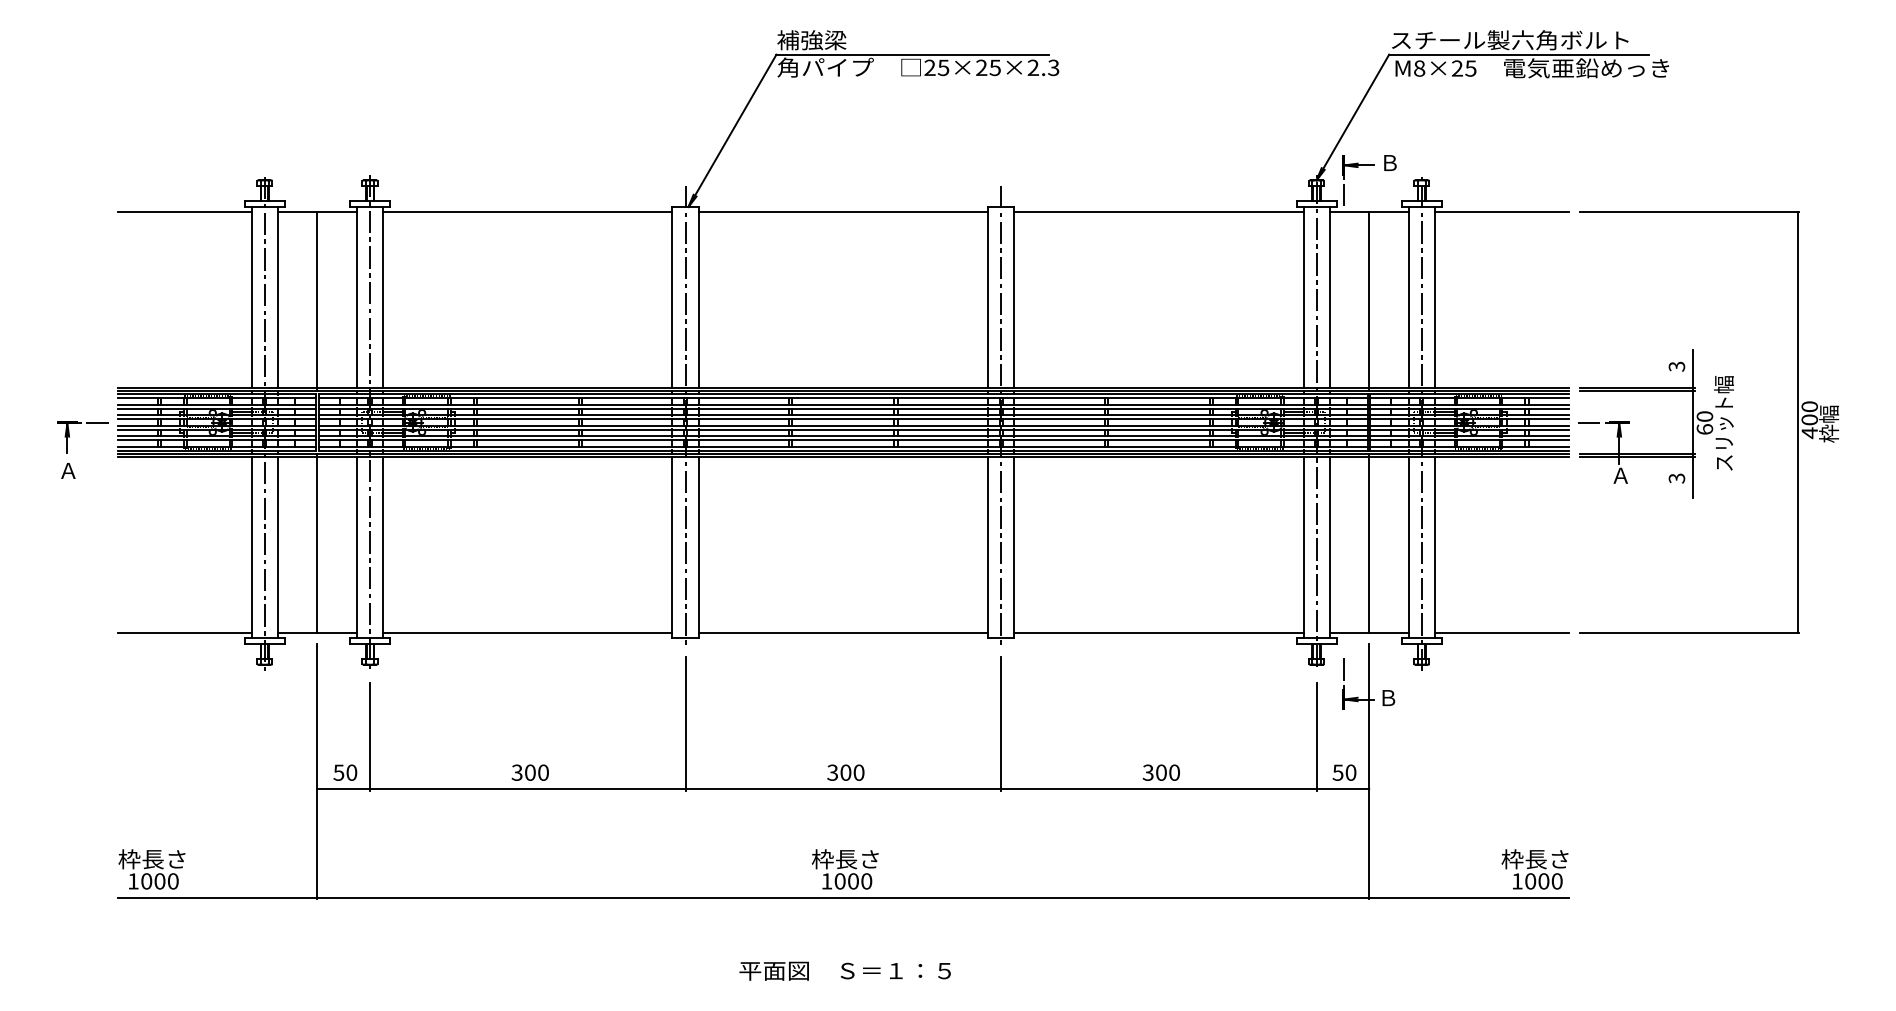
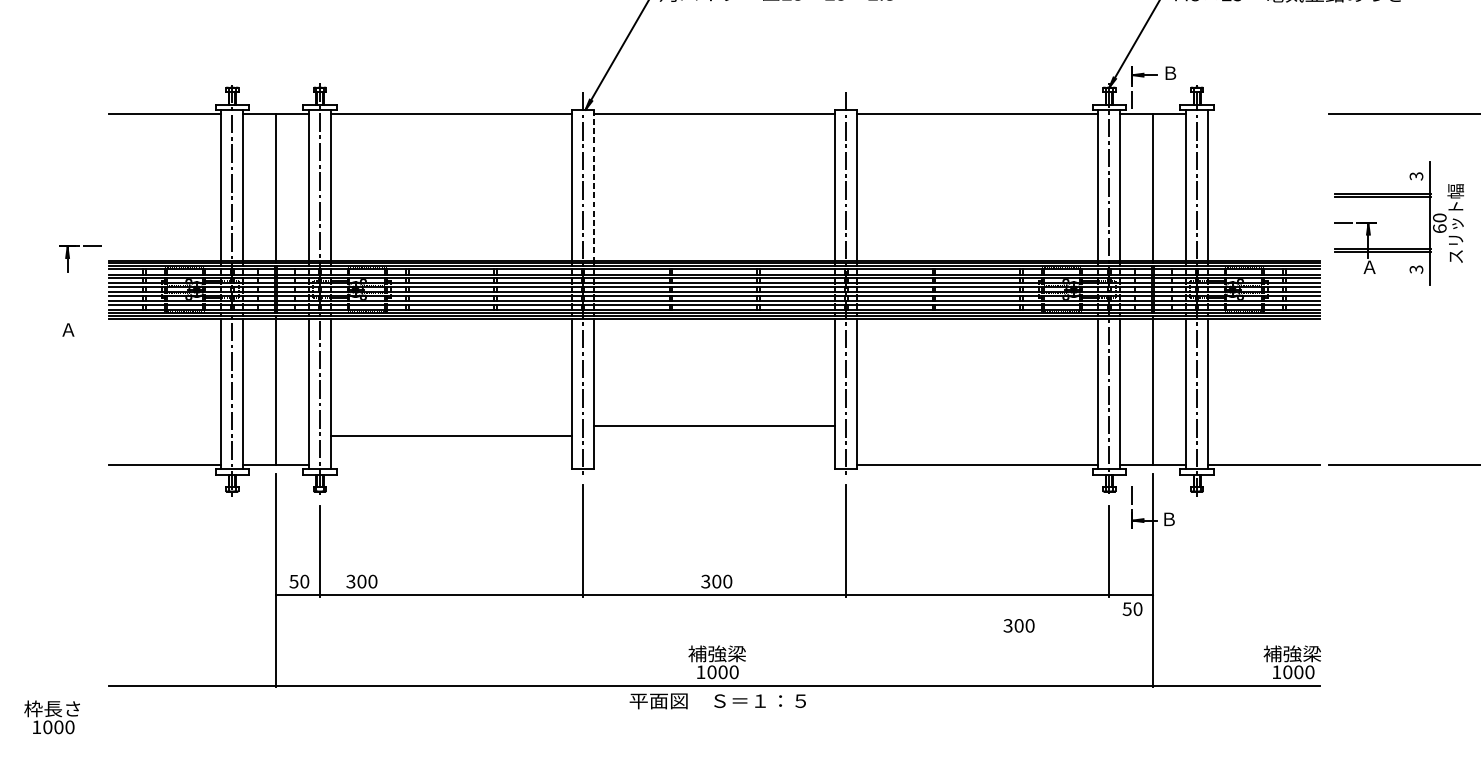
line: (1501, 212) -> (1263, 114), removed
line: (698, 297) -> (593, 185), solid -> dashed
part: (1629, 423) -> (1376, 223), moved
part: (69, 437) -> (69, 258), moved
line: (527, 632) -> (451, 435), moved
line: (842, 632) -> (713, 425), moved
text: (529, 772) -> (361, 581), moved
text: (1160, 772) -> (1018, 625), moved
text: (1344, 772) -> (1132, 608), moved
text: (845, 859) -> (716, 654), 枠長さ -> 補強梁
text: (1535, 859) -> (1291, 654), 枠長さ -> 補強梁
text: (151, 869) -> (51, 717), moved
text: (844, 970) -> (717, 700), moved

